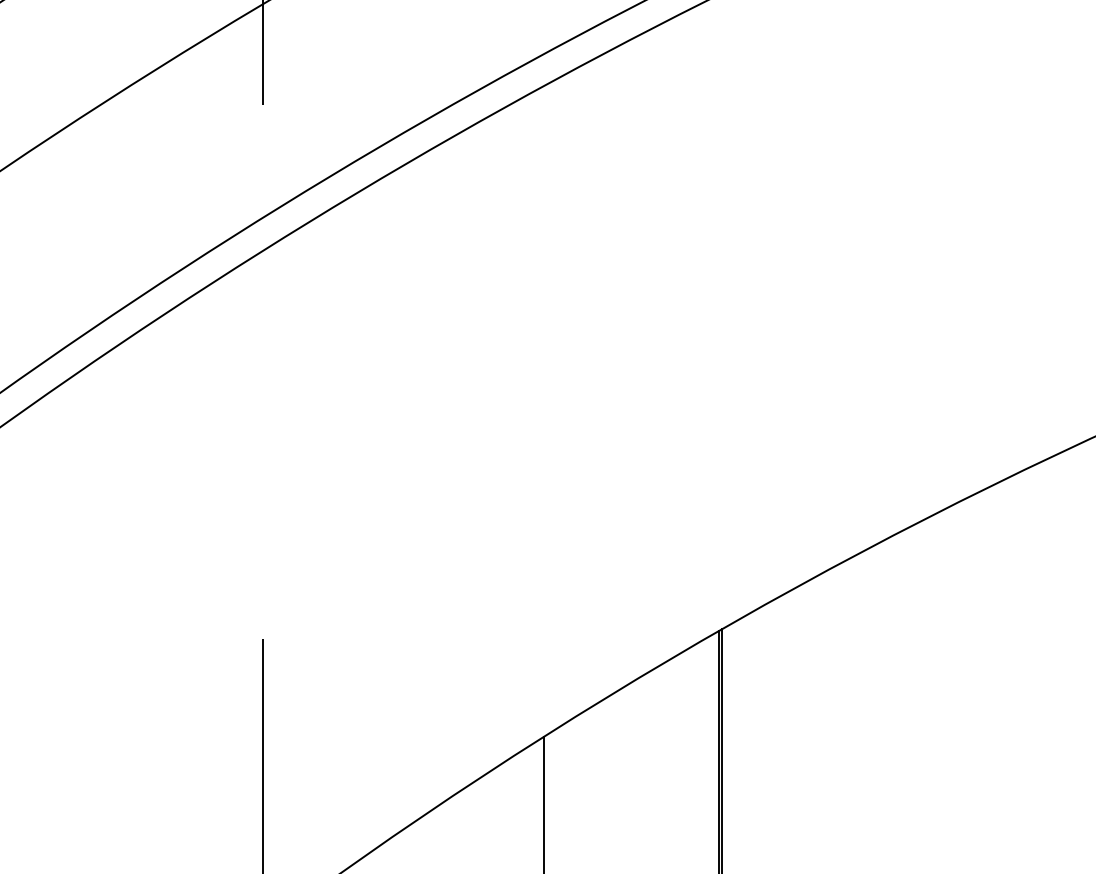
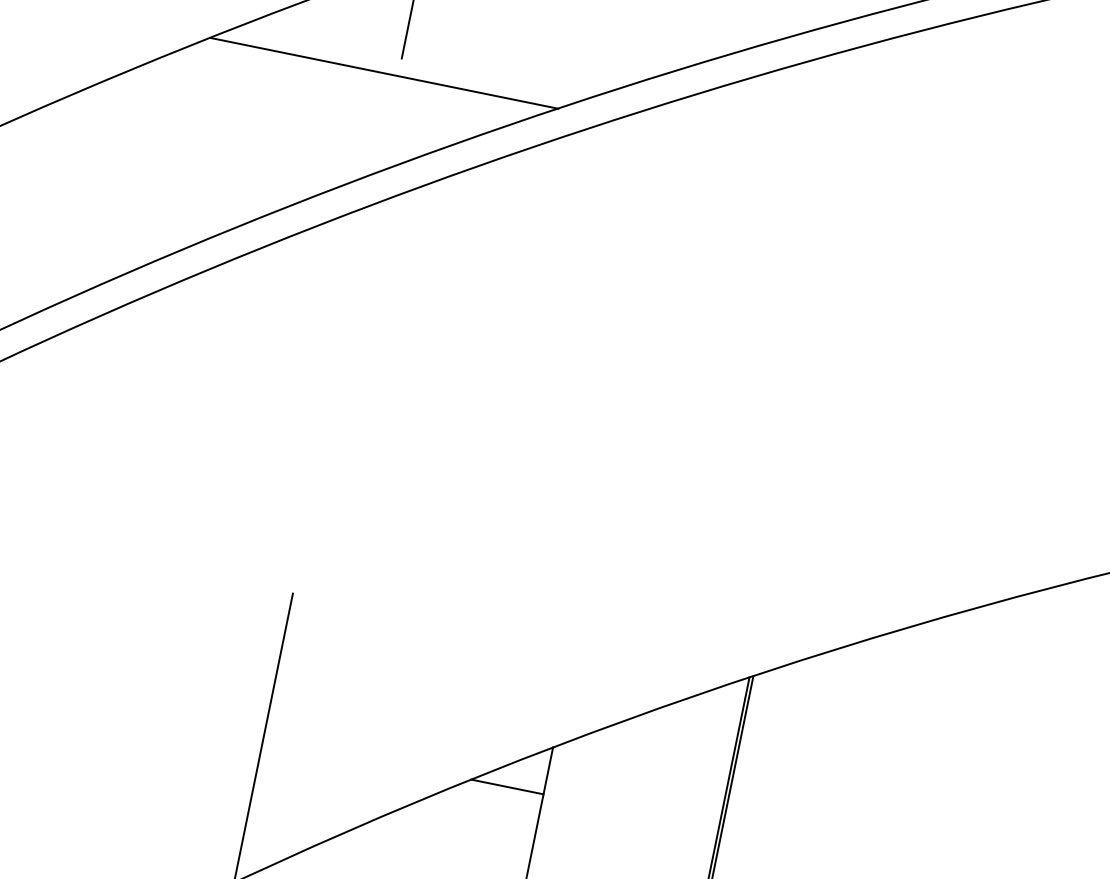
line: (249, 121) -> (384, 73), added
line: (507, 783) -> (507, 786), added

